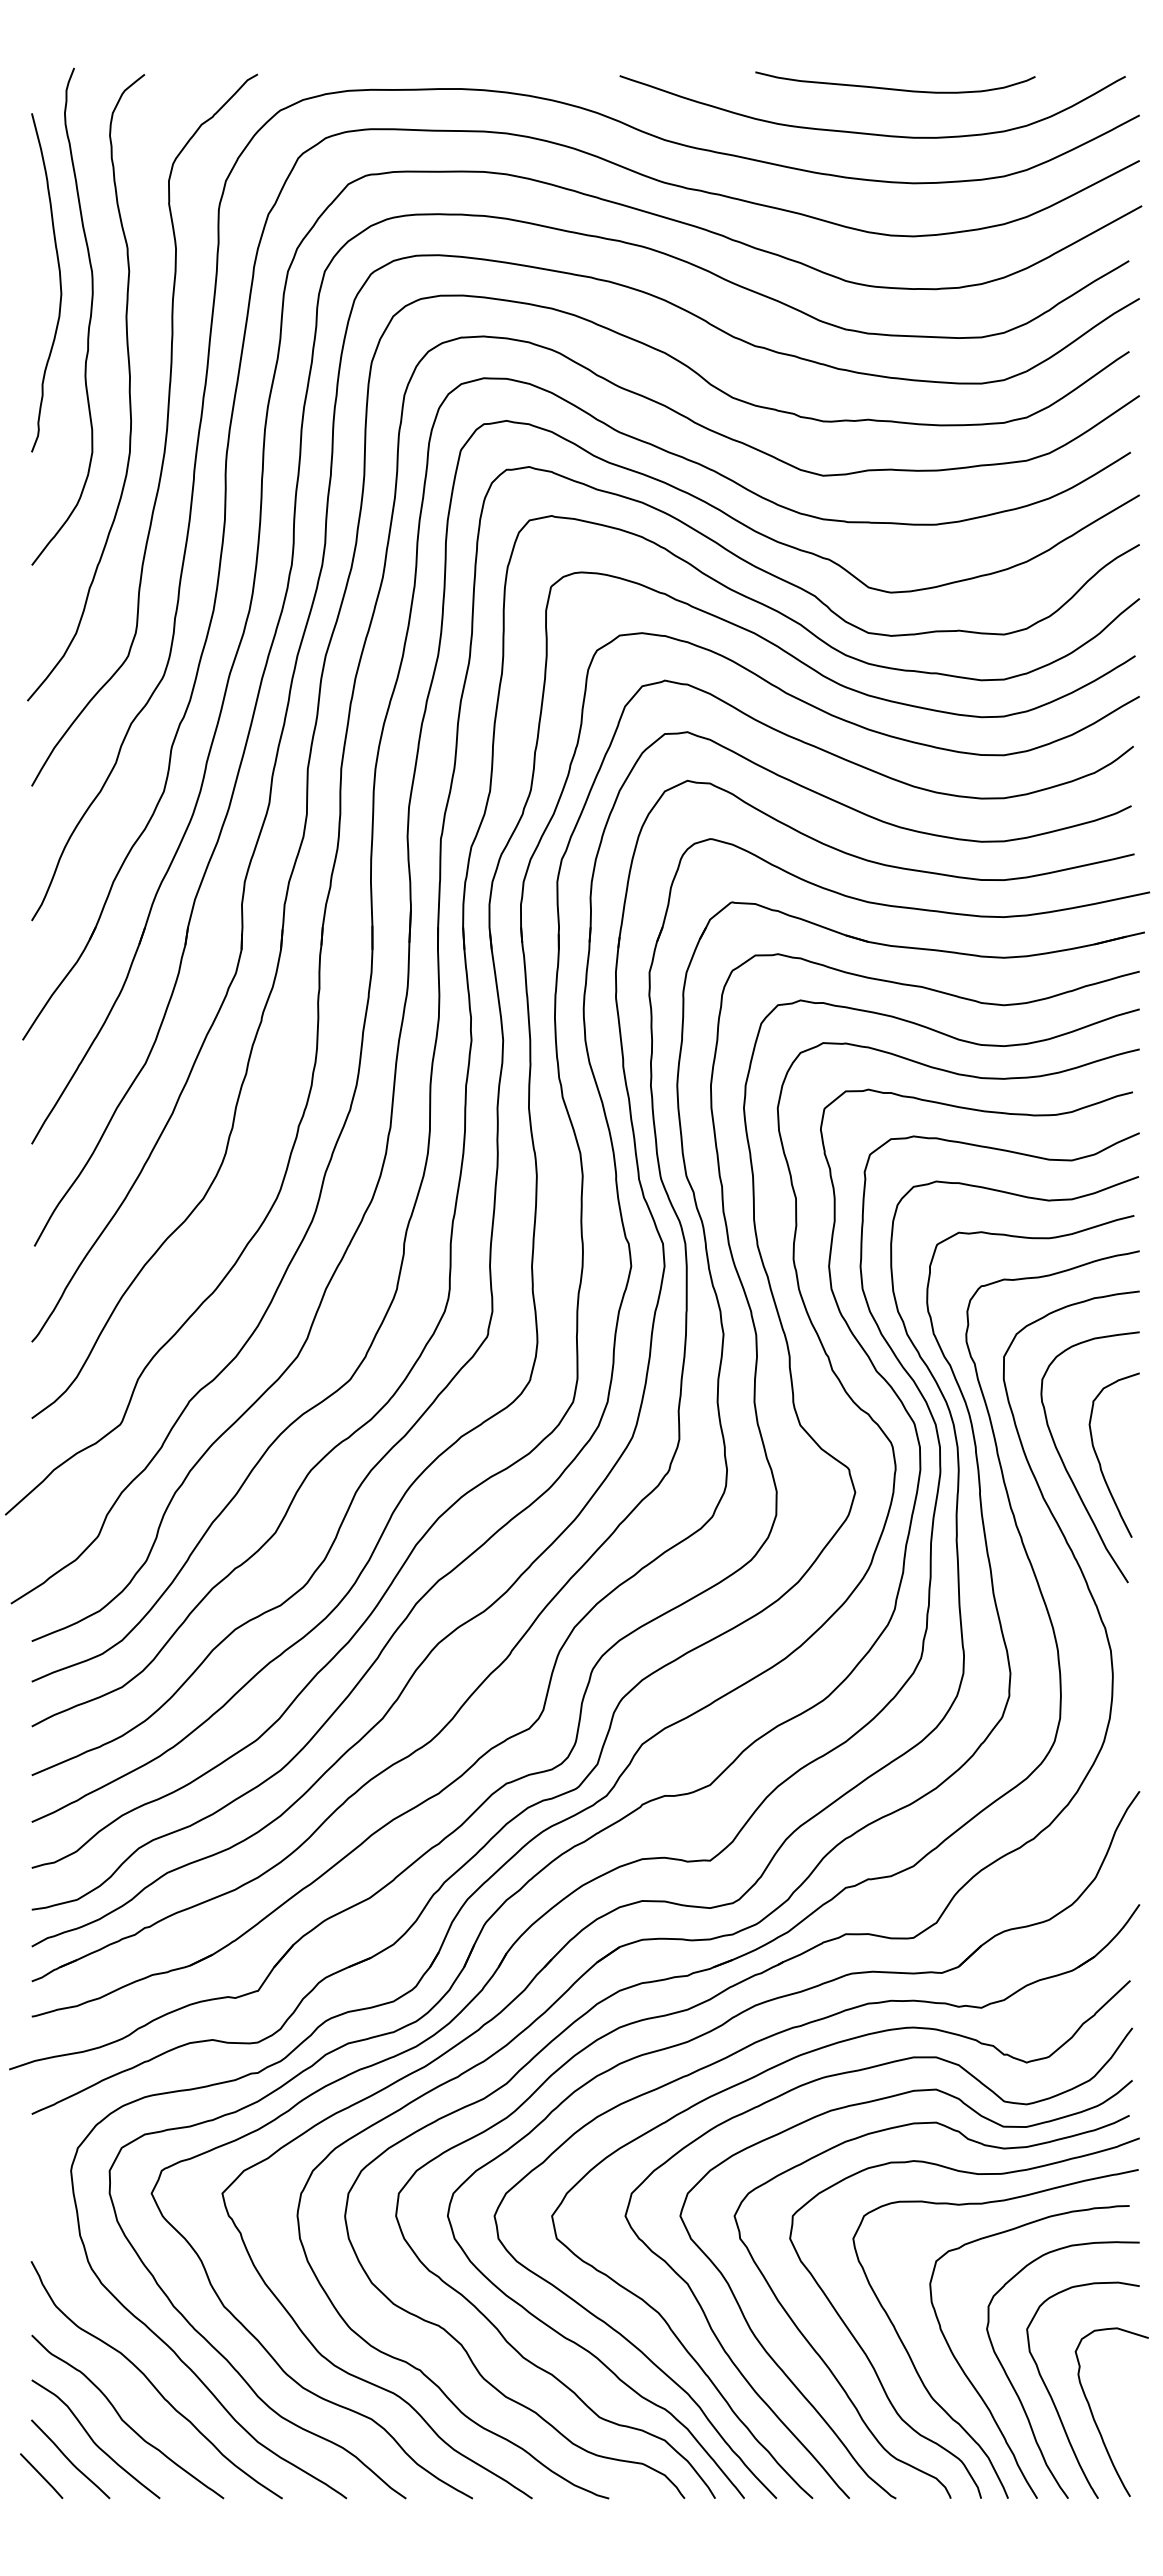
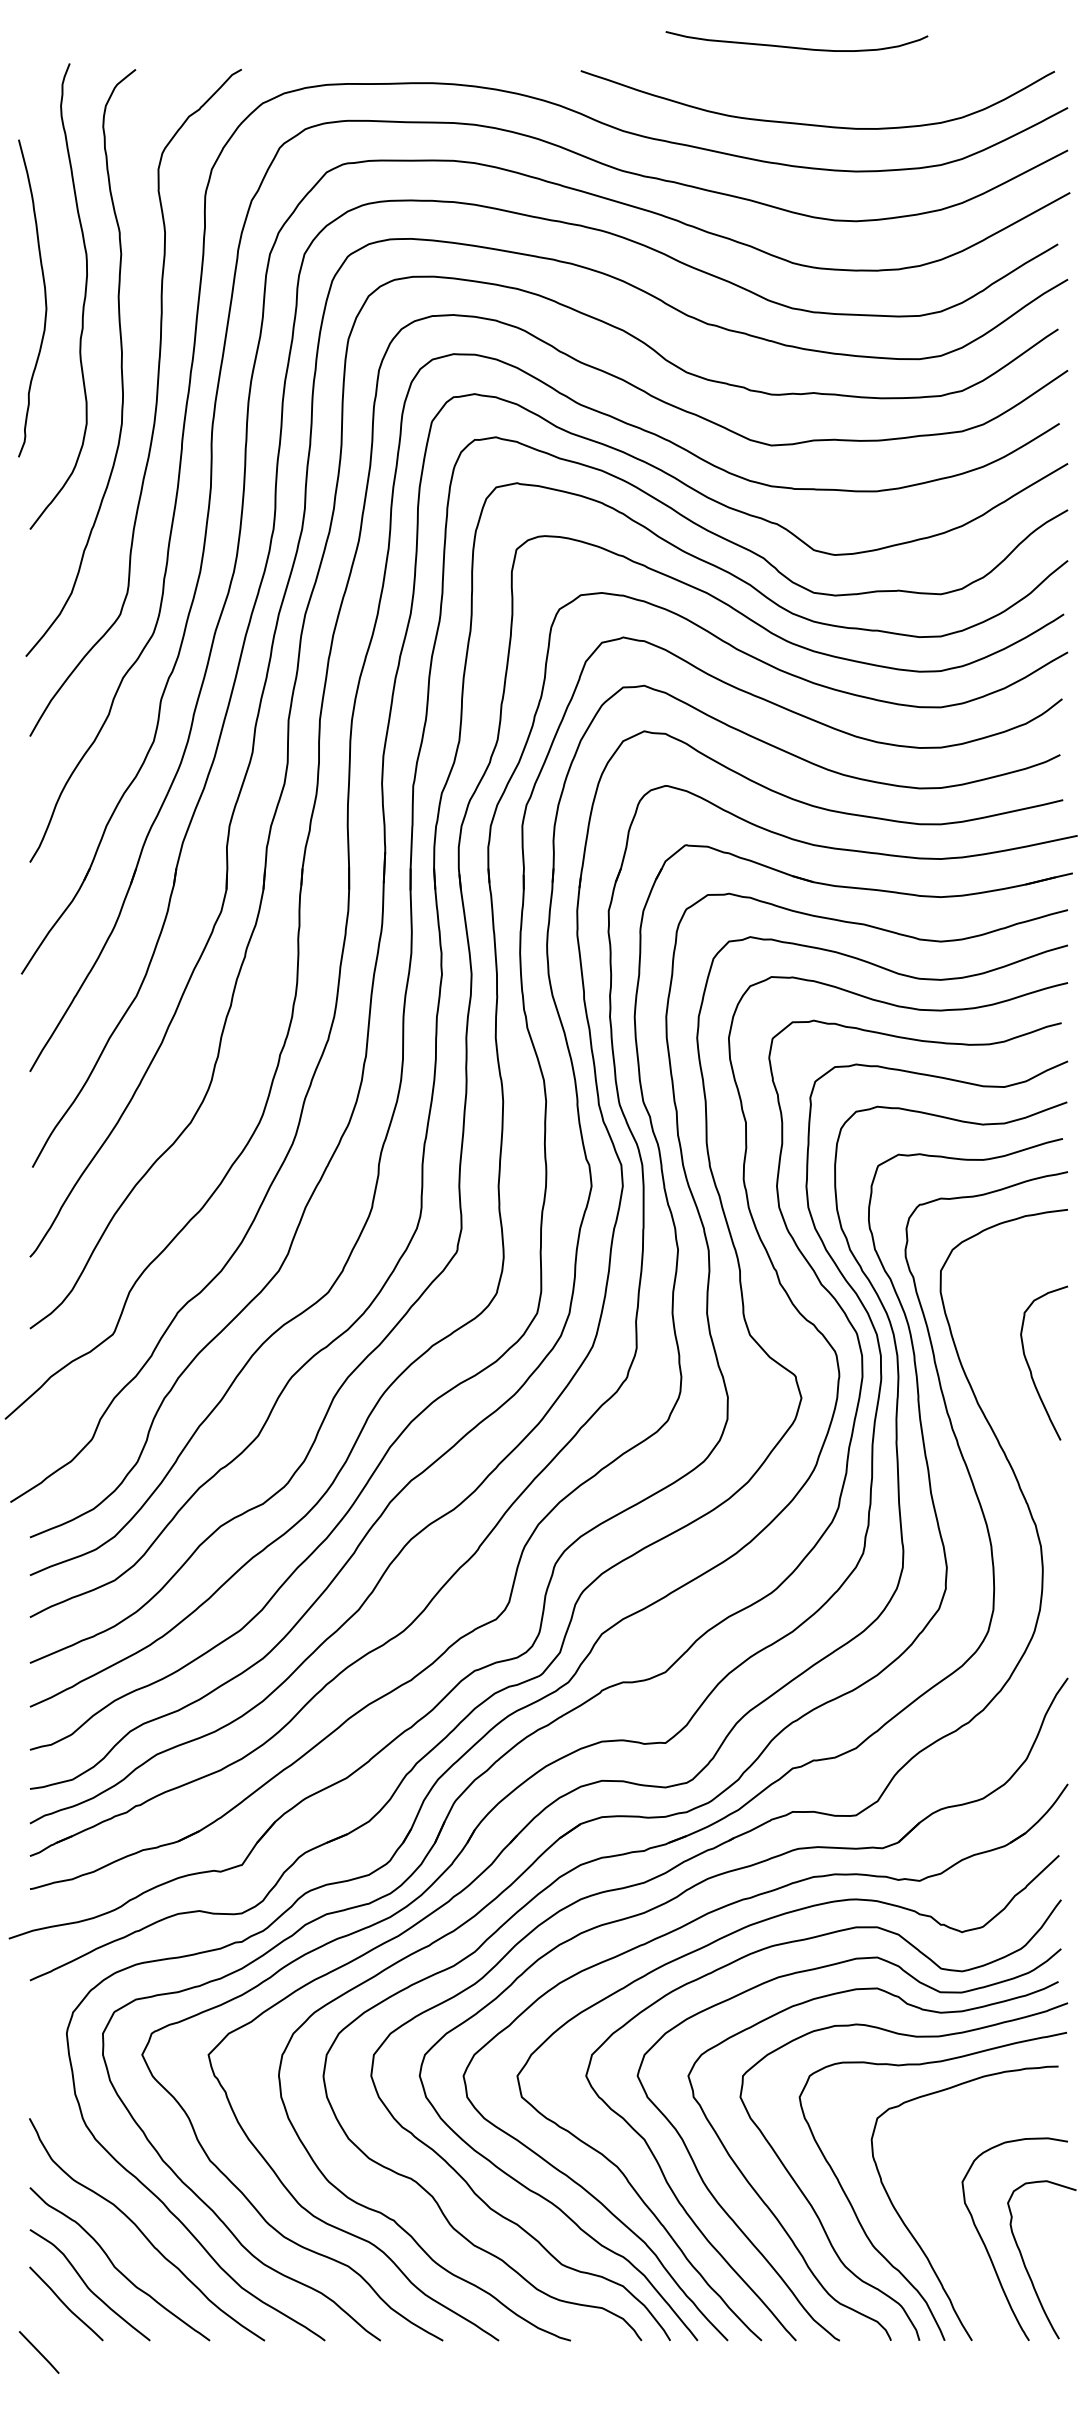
curve: (895, 88) -> (797, 47), moved
curve: (59, 282) -> (44, 298), moved
curve: (1066, 1467) -> (999, 1374), removed
curve: (1018, 2394) -> (954, 2243), removed
line: (41, 2476) -> (39, 2352), moved

